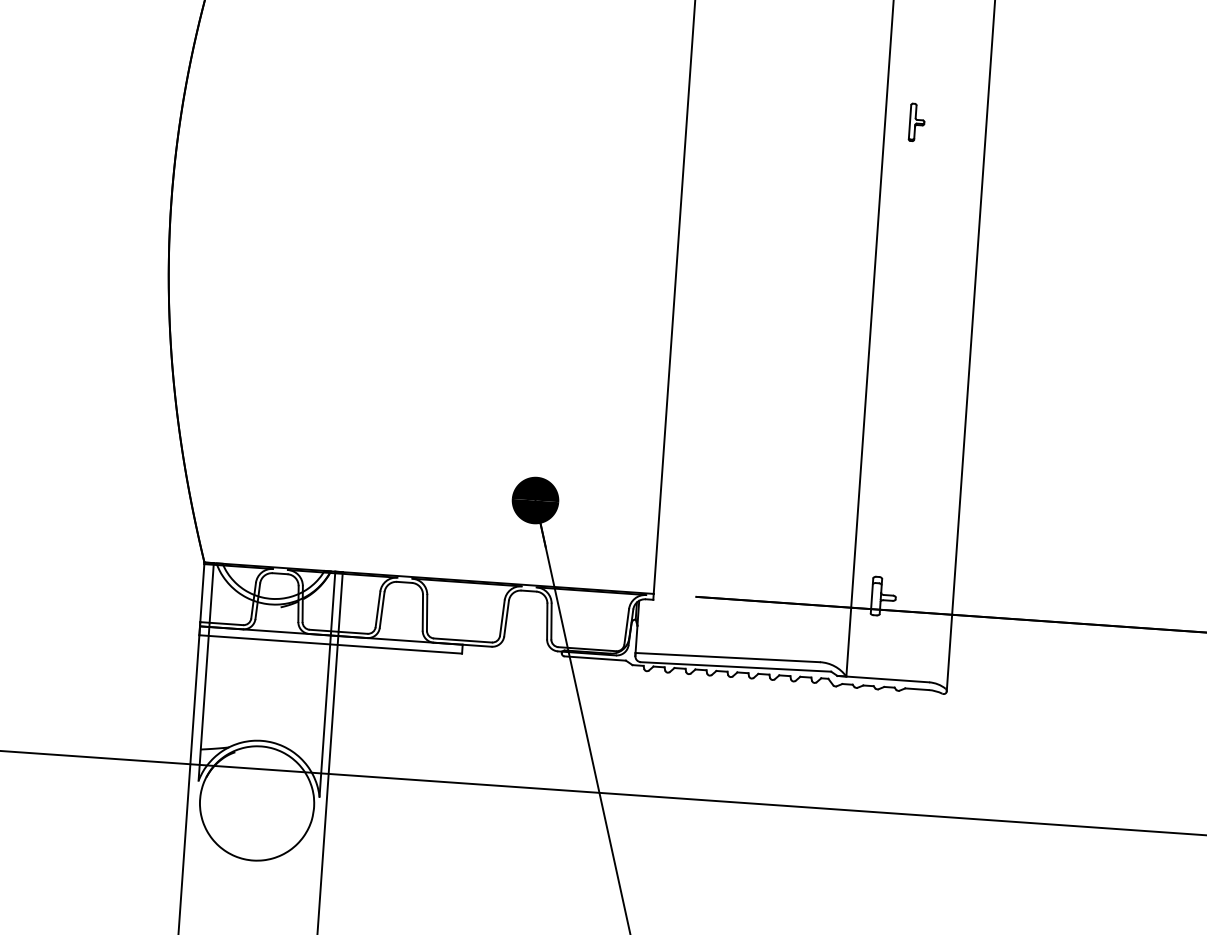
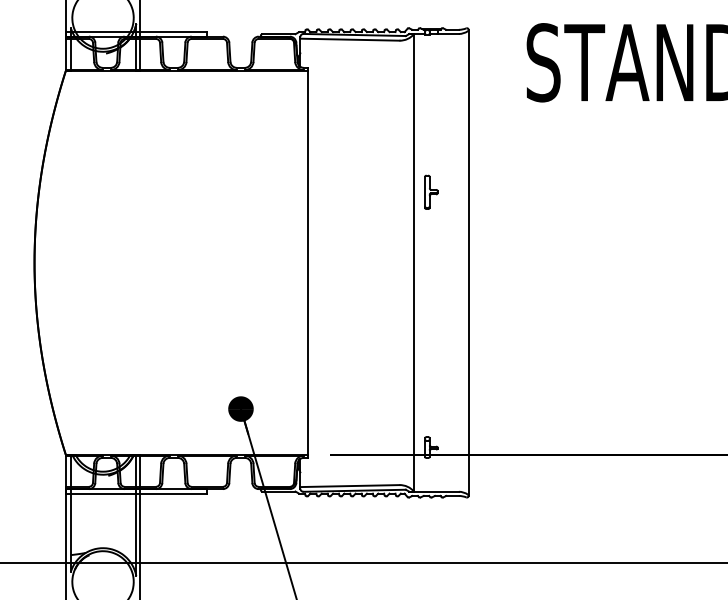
part: (917, 121) -> (431, 191), size x1.67

